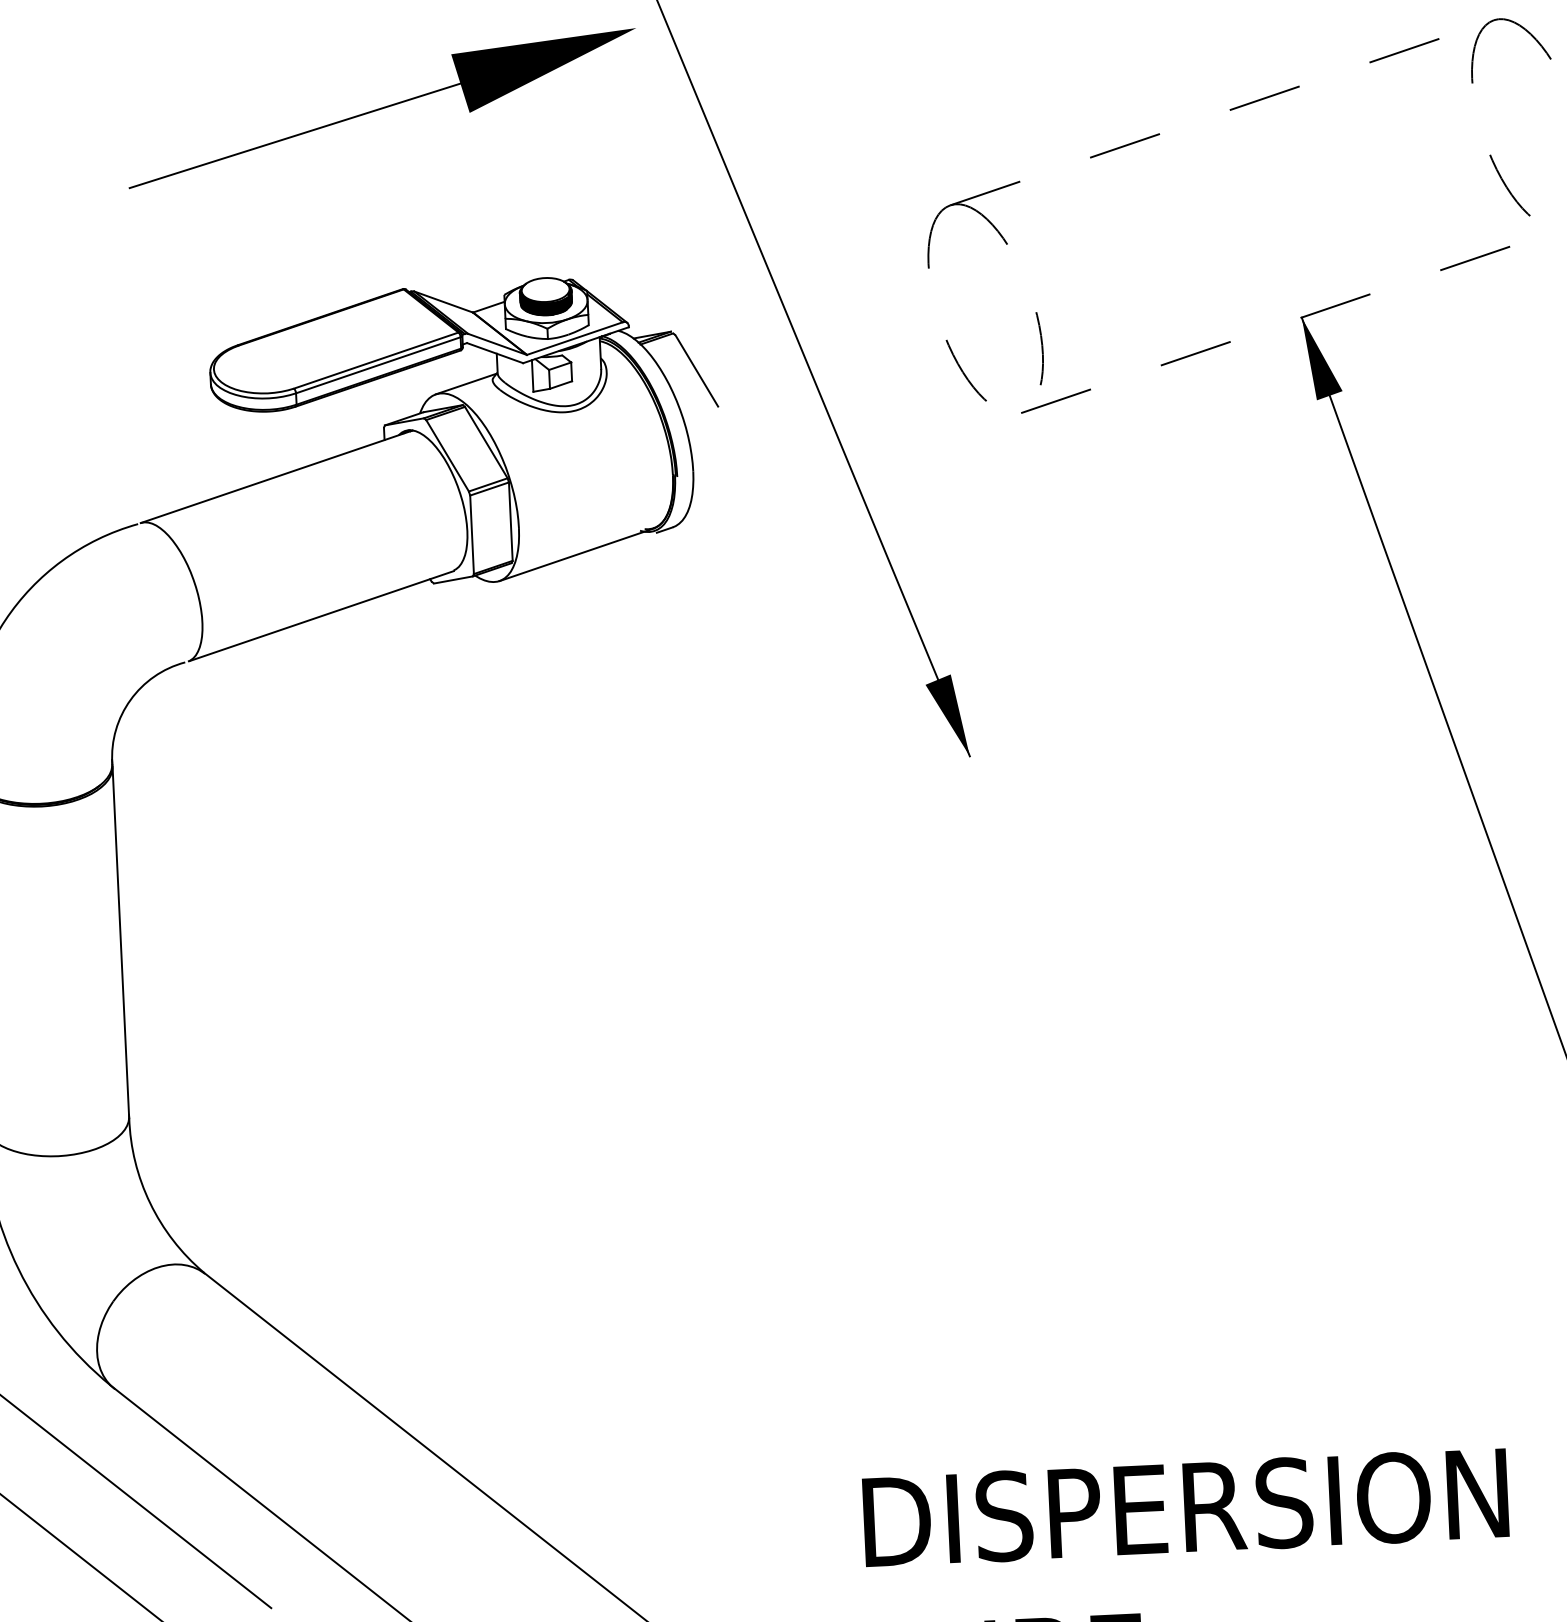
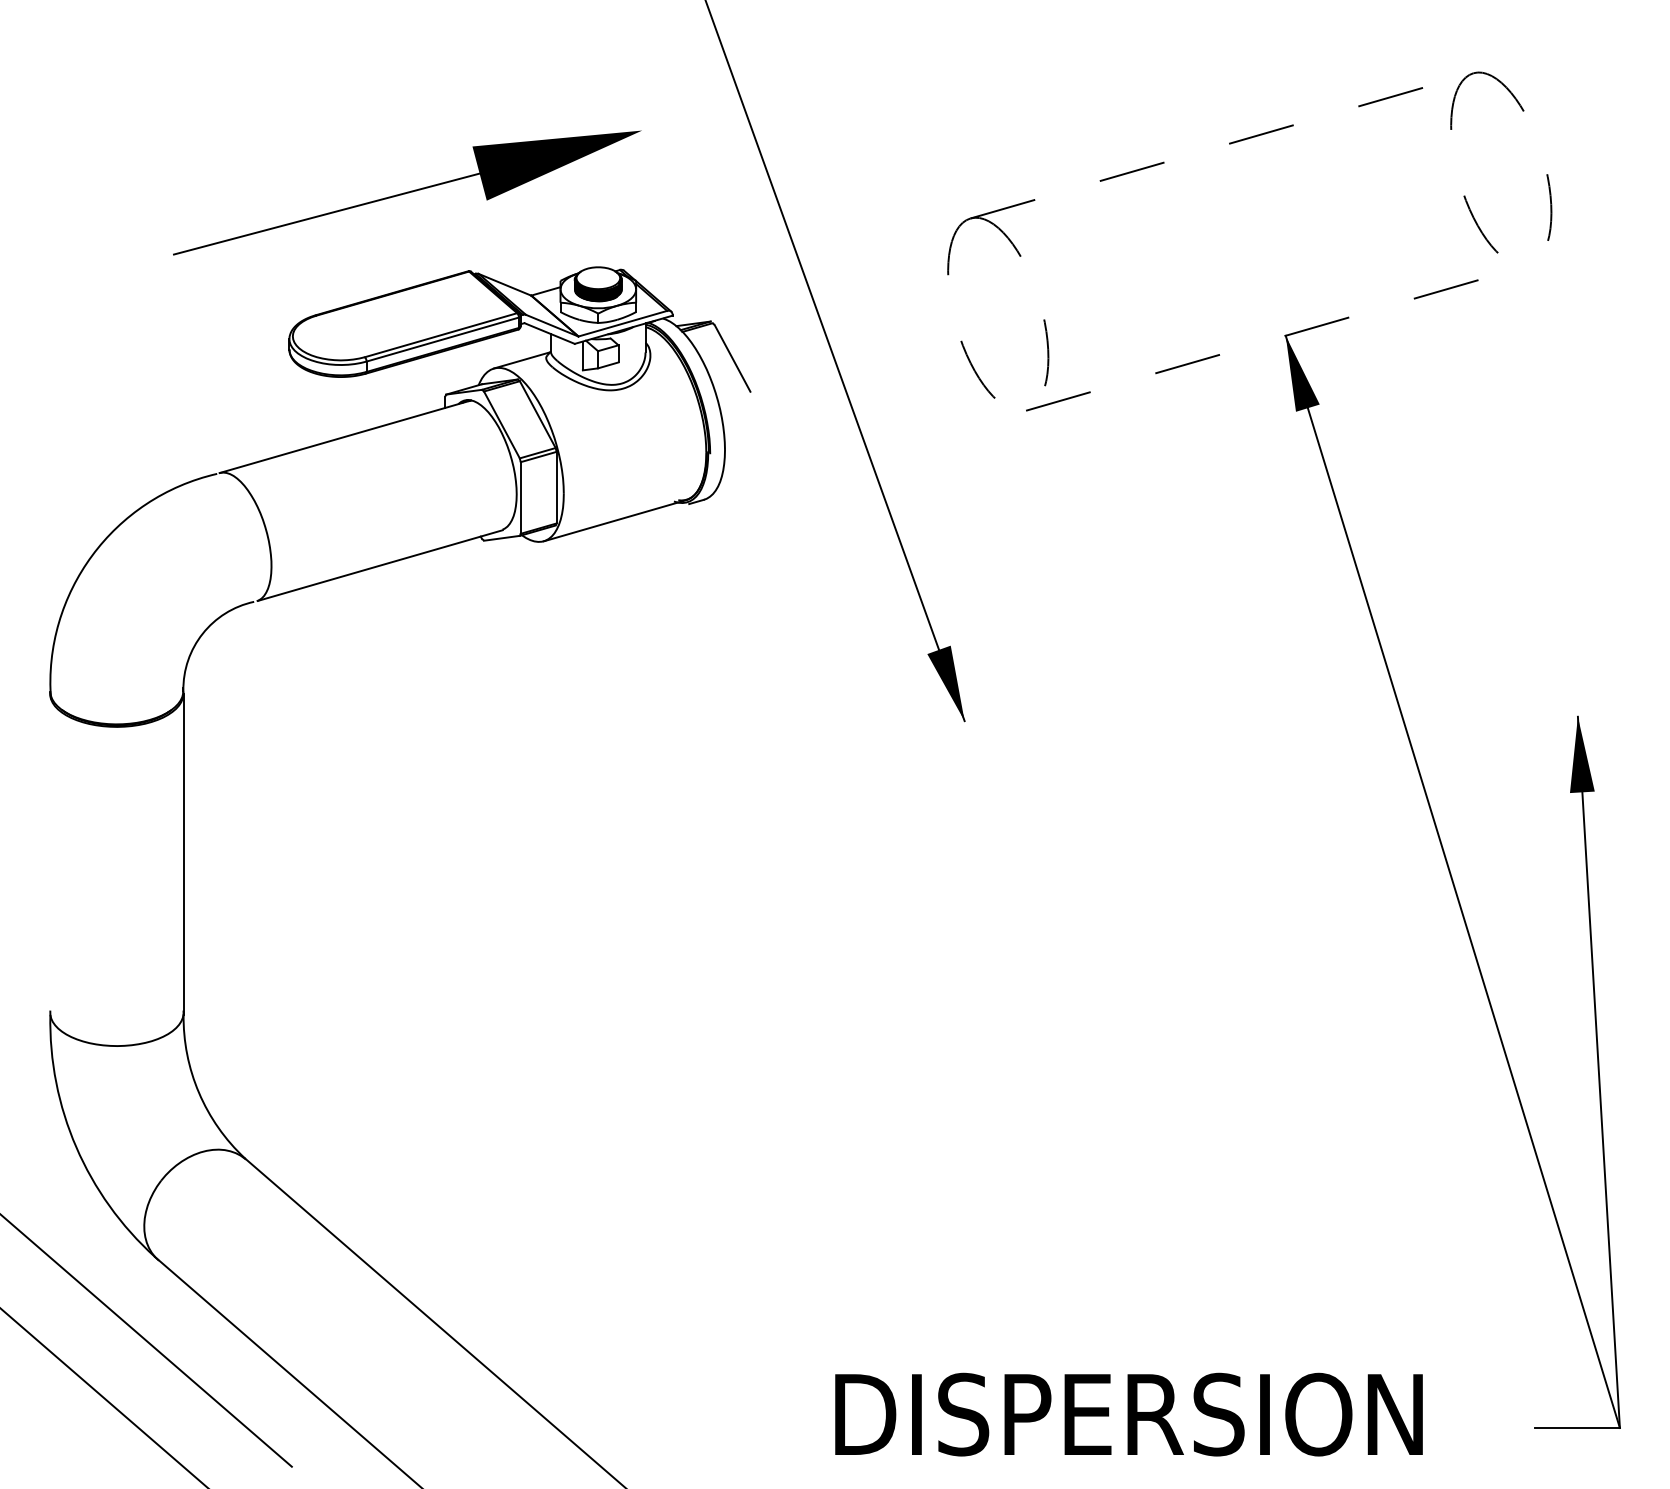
part: (382, 108) -> (407, 192), moved

